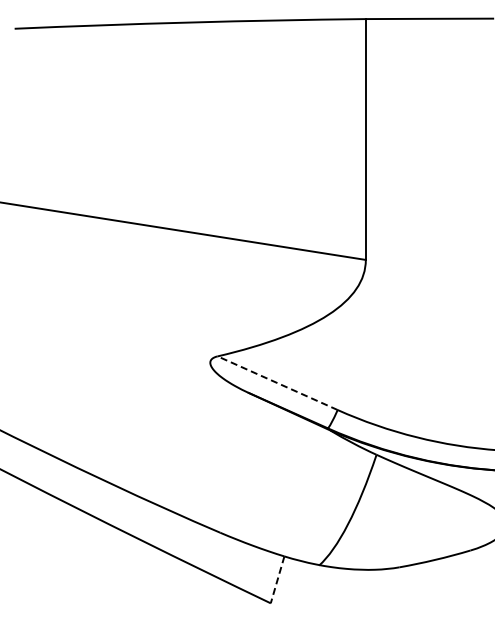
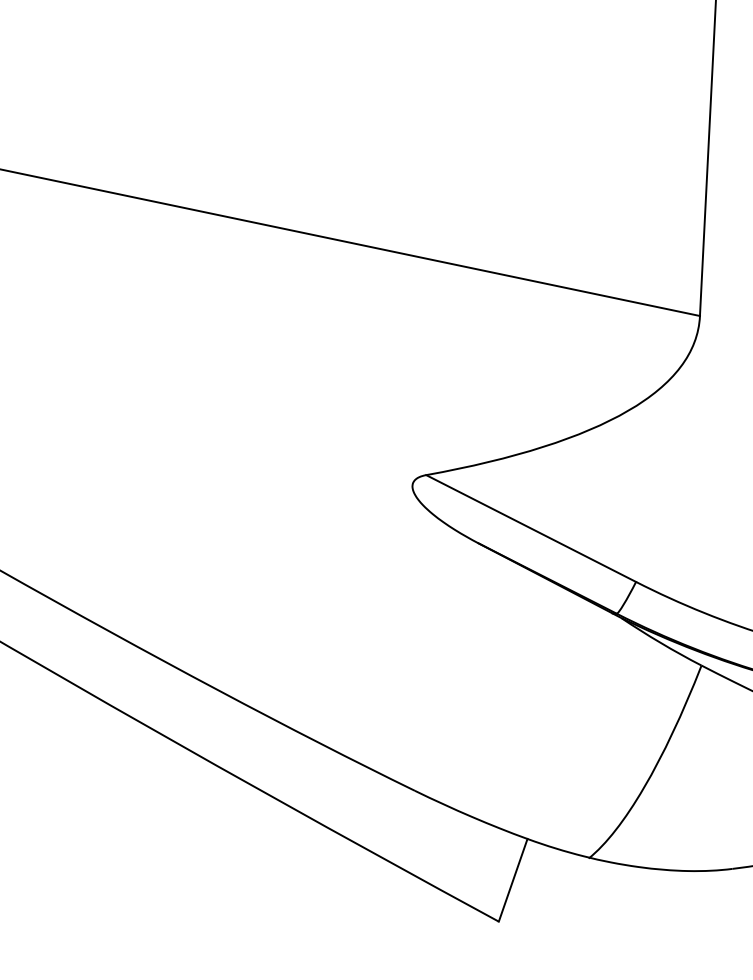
line: (277, 383) -> (530, 529), dashed -> solid
line: (277, 580) -> (512, 881), dashed -> solid

